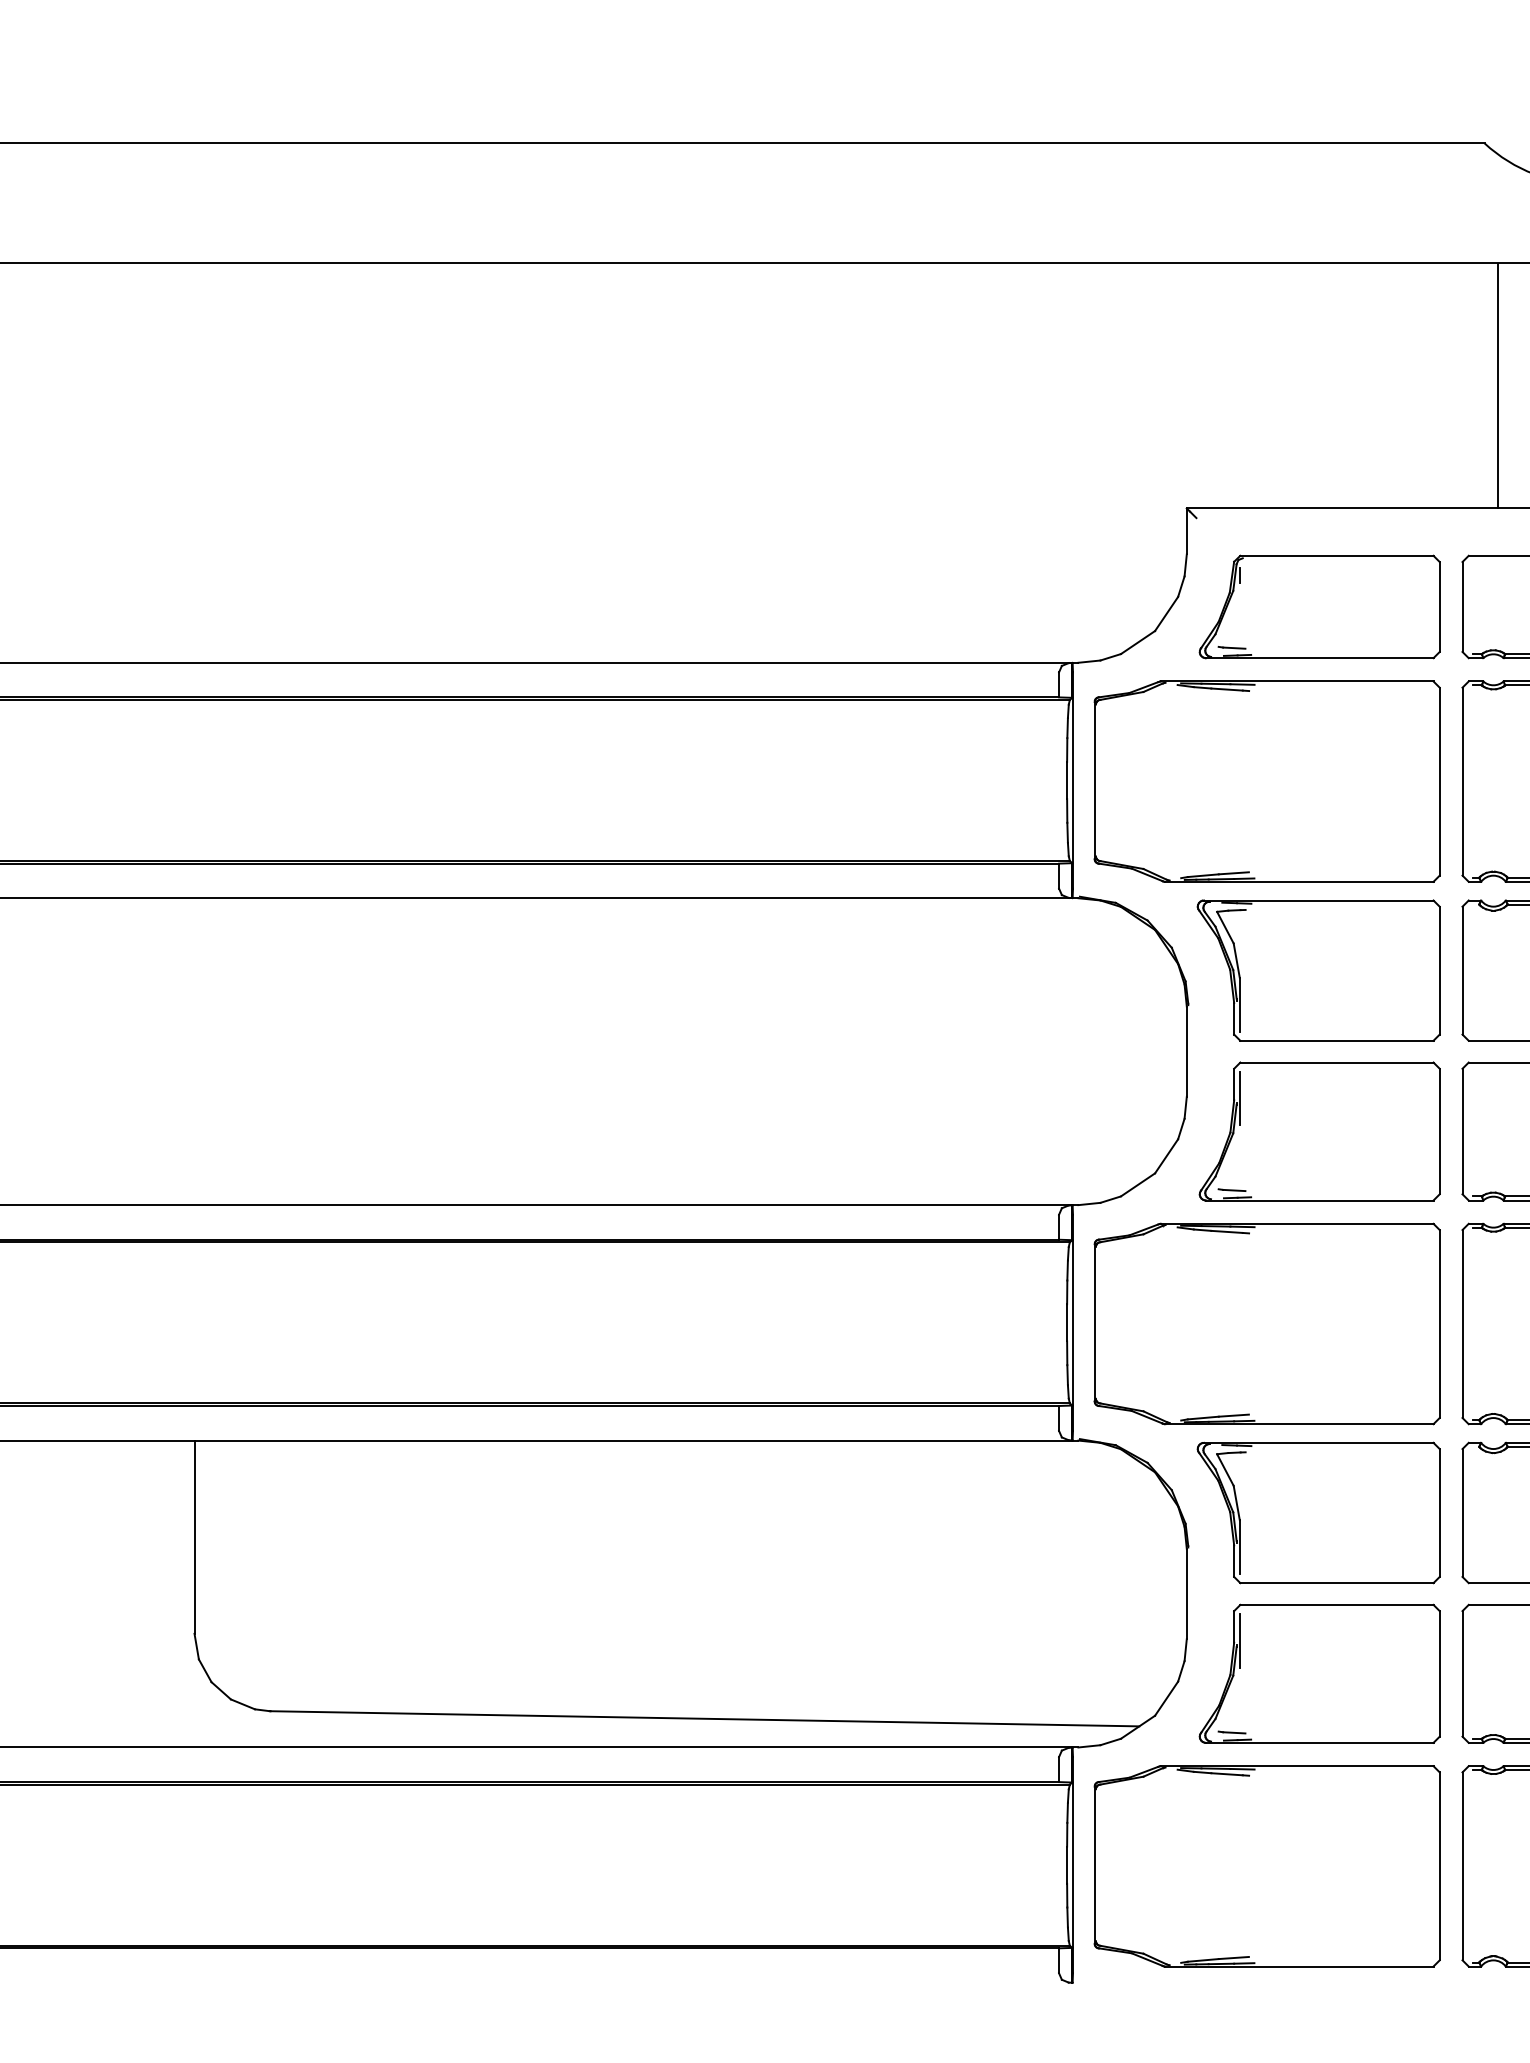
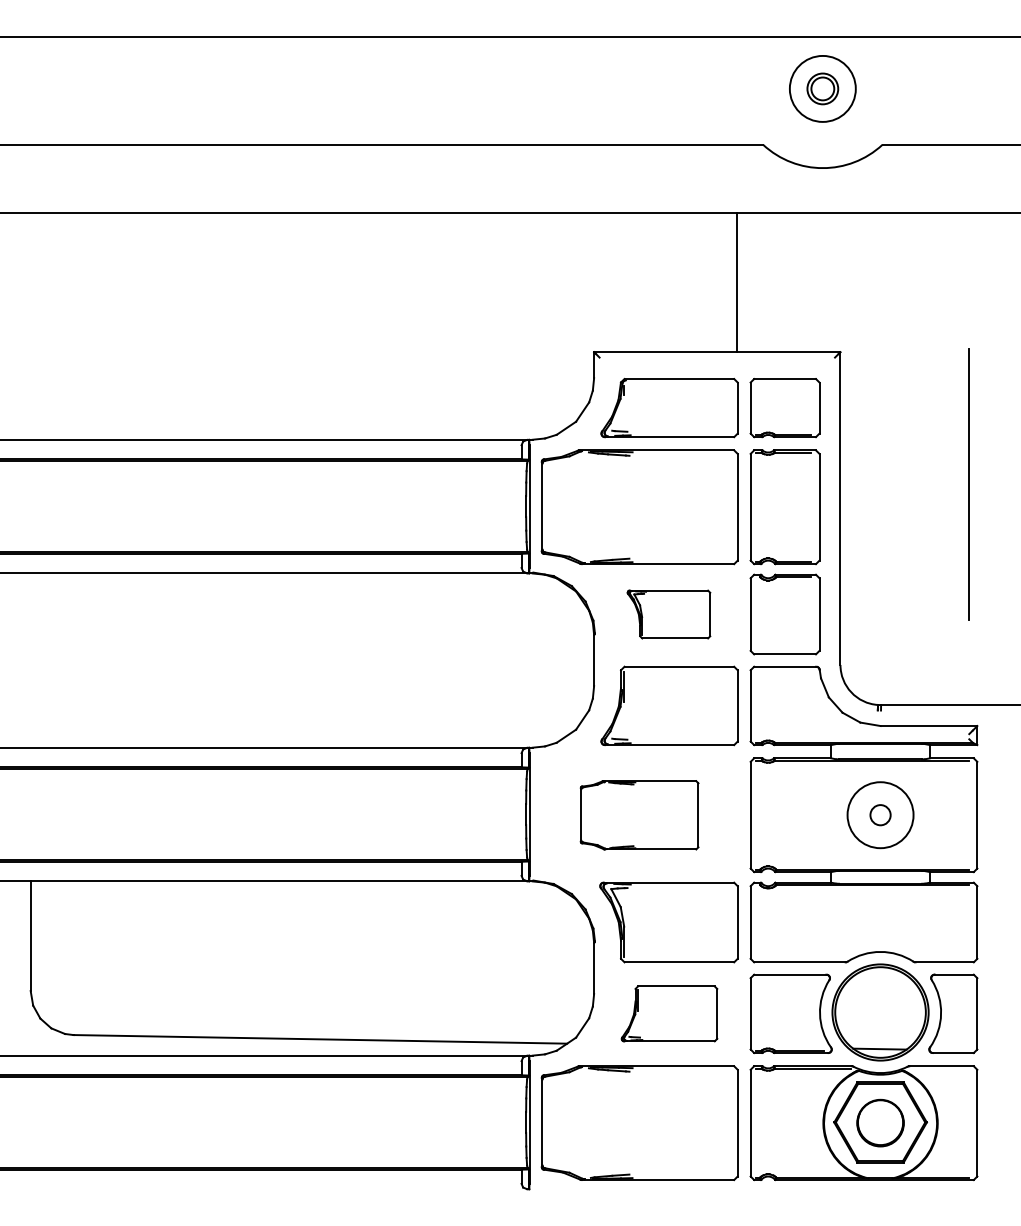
line: (1497, 385) -> (736, 282), moved
part: (1317, 970) -> (668, 614), size x0.6
part: (1266, 1324) -> (639, 815), size x0.6
part: (1319, 1673) -> (669, 1013), size x0.7

